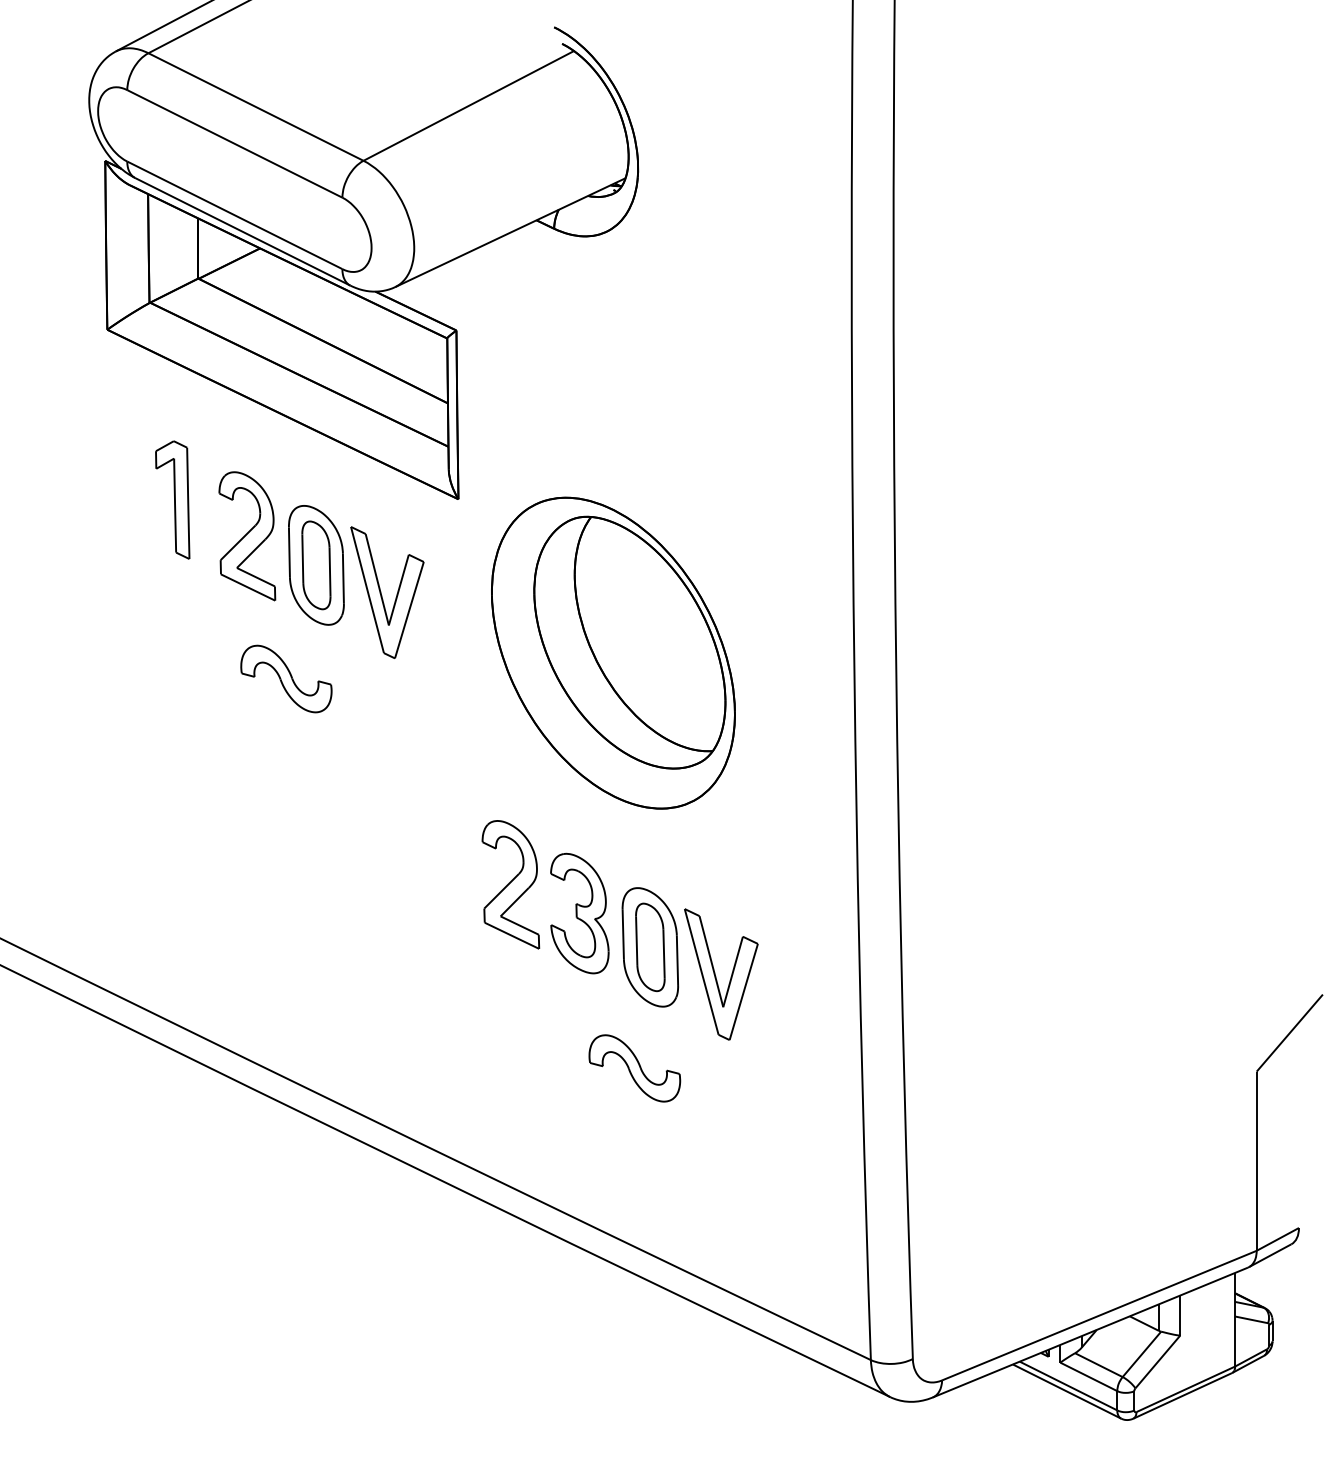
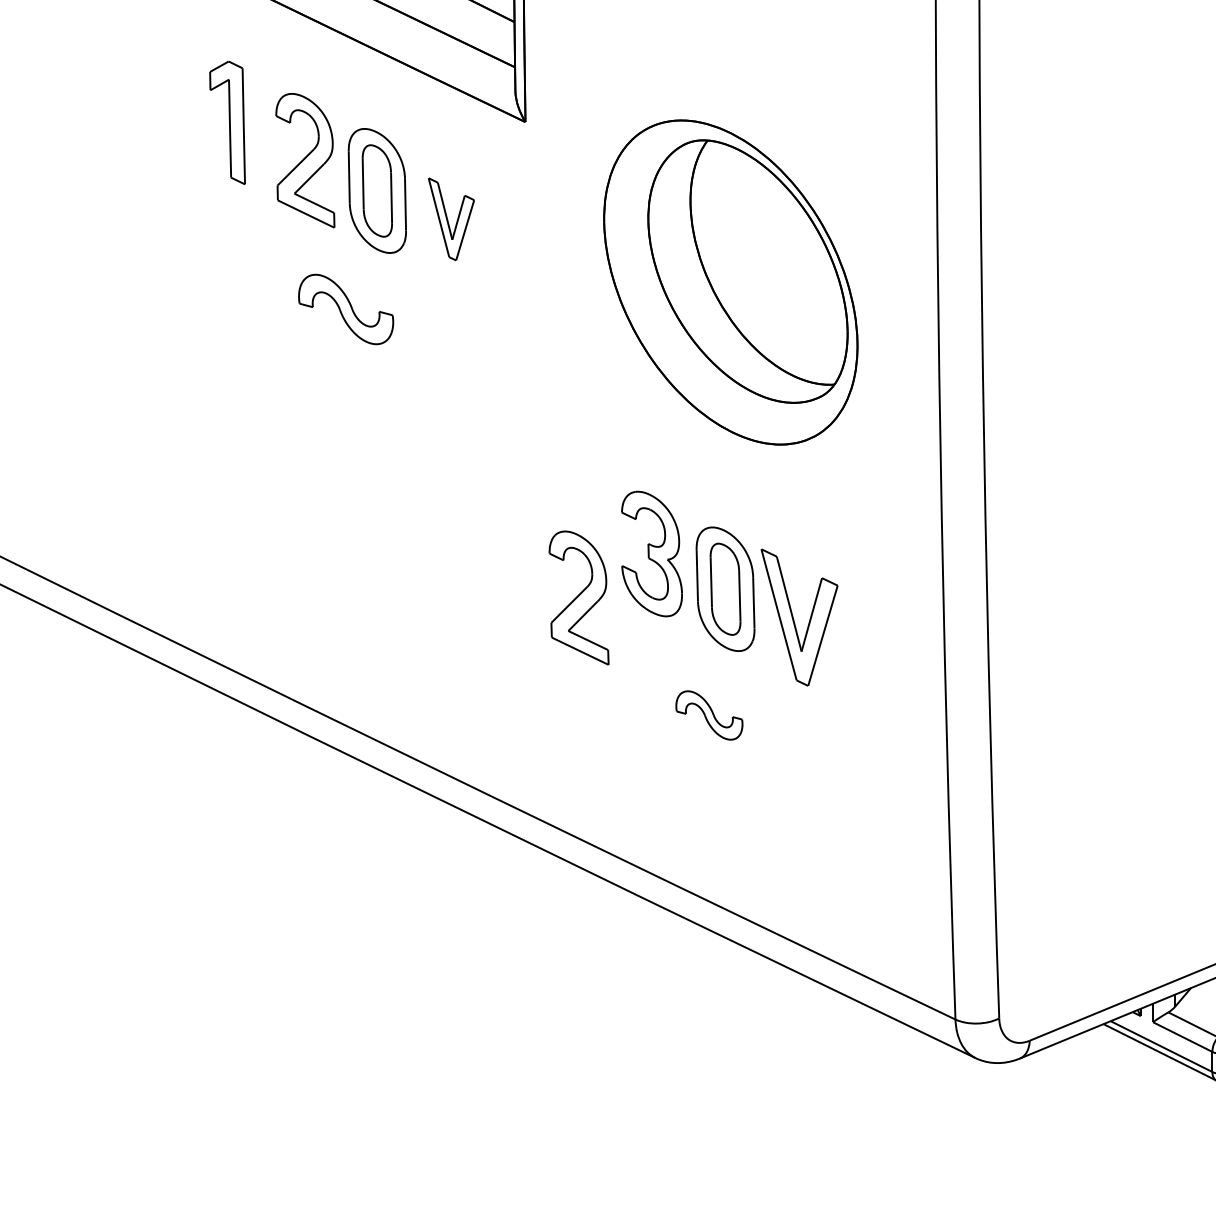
part: (387, 592) -> (451, 219), size x0.6
part: (613, 652) -> (730, 281), moved
part: (510, 884) -> (578, 597), moved
part: (634, 1068) -> (709, 715), size x0.7

